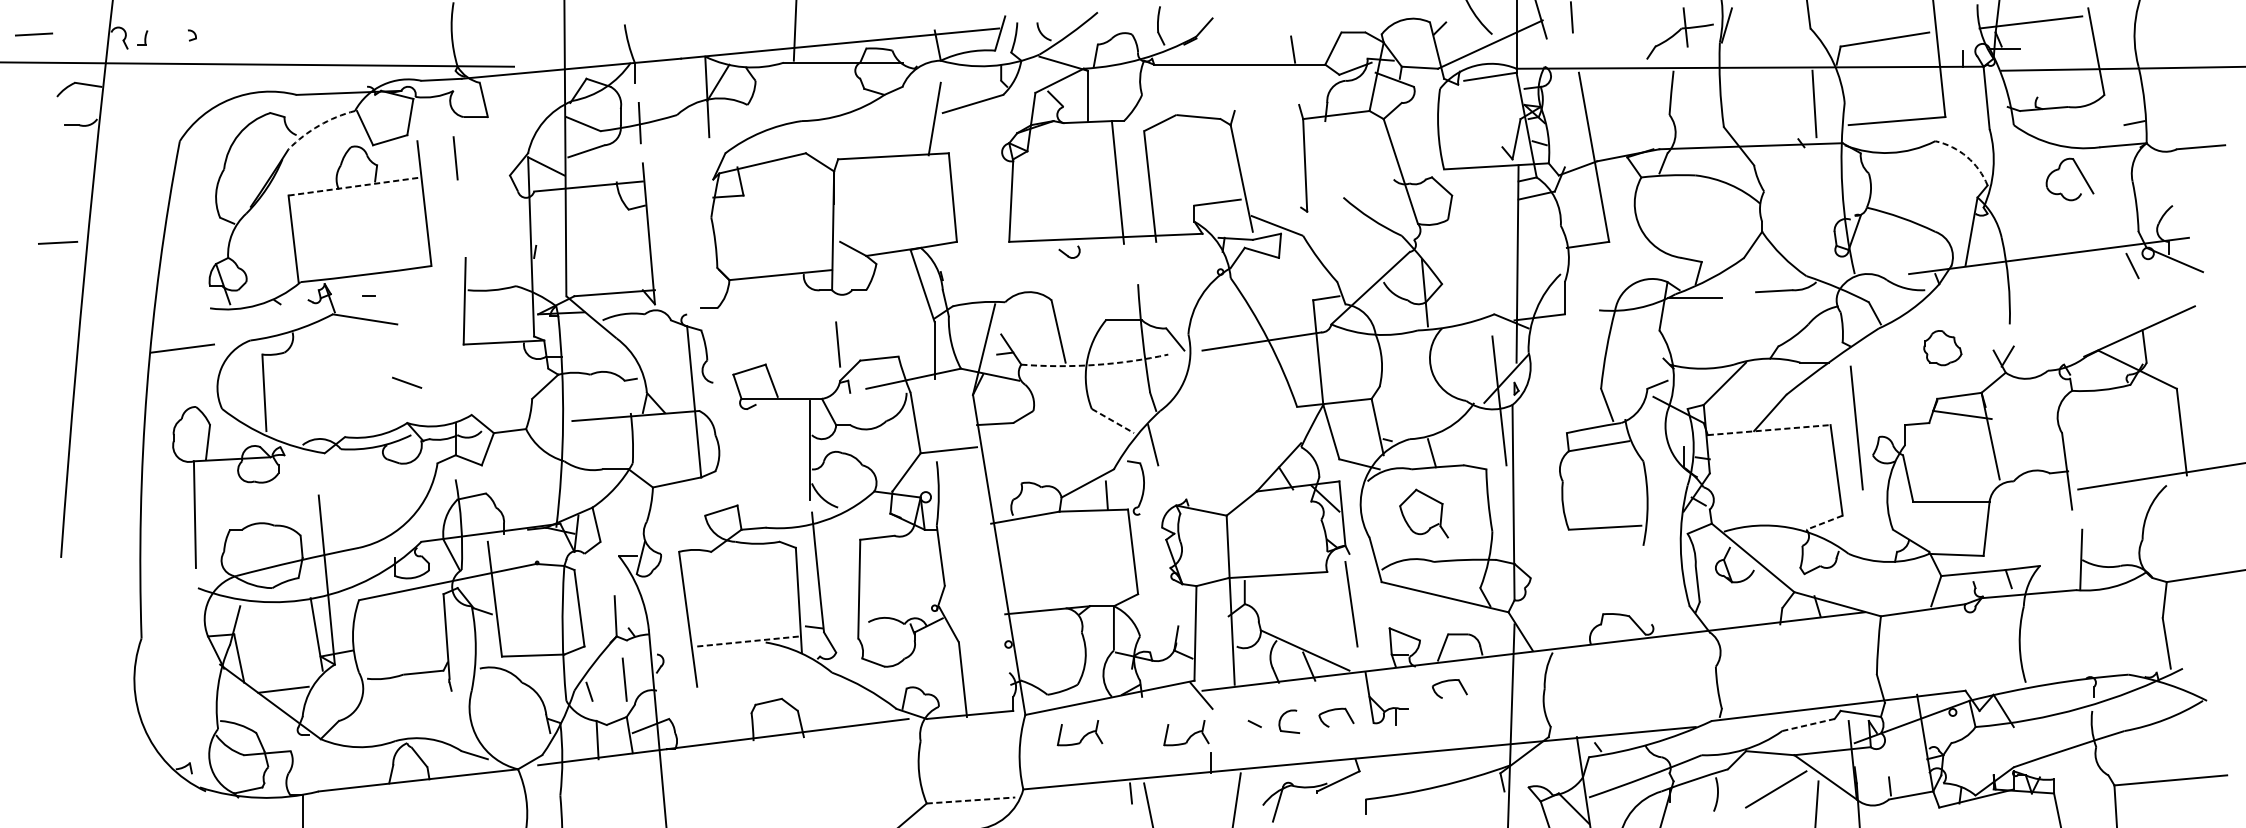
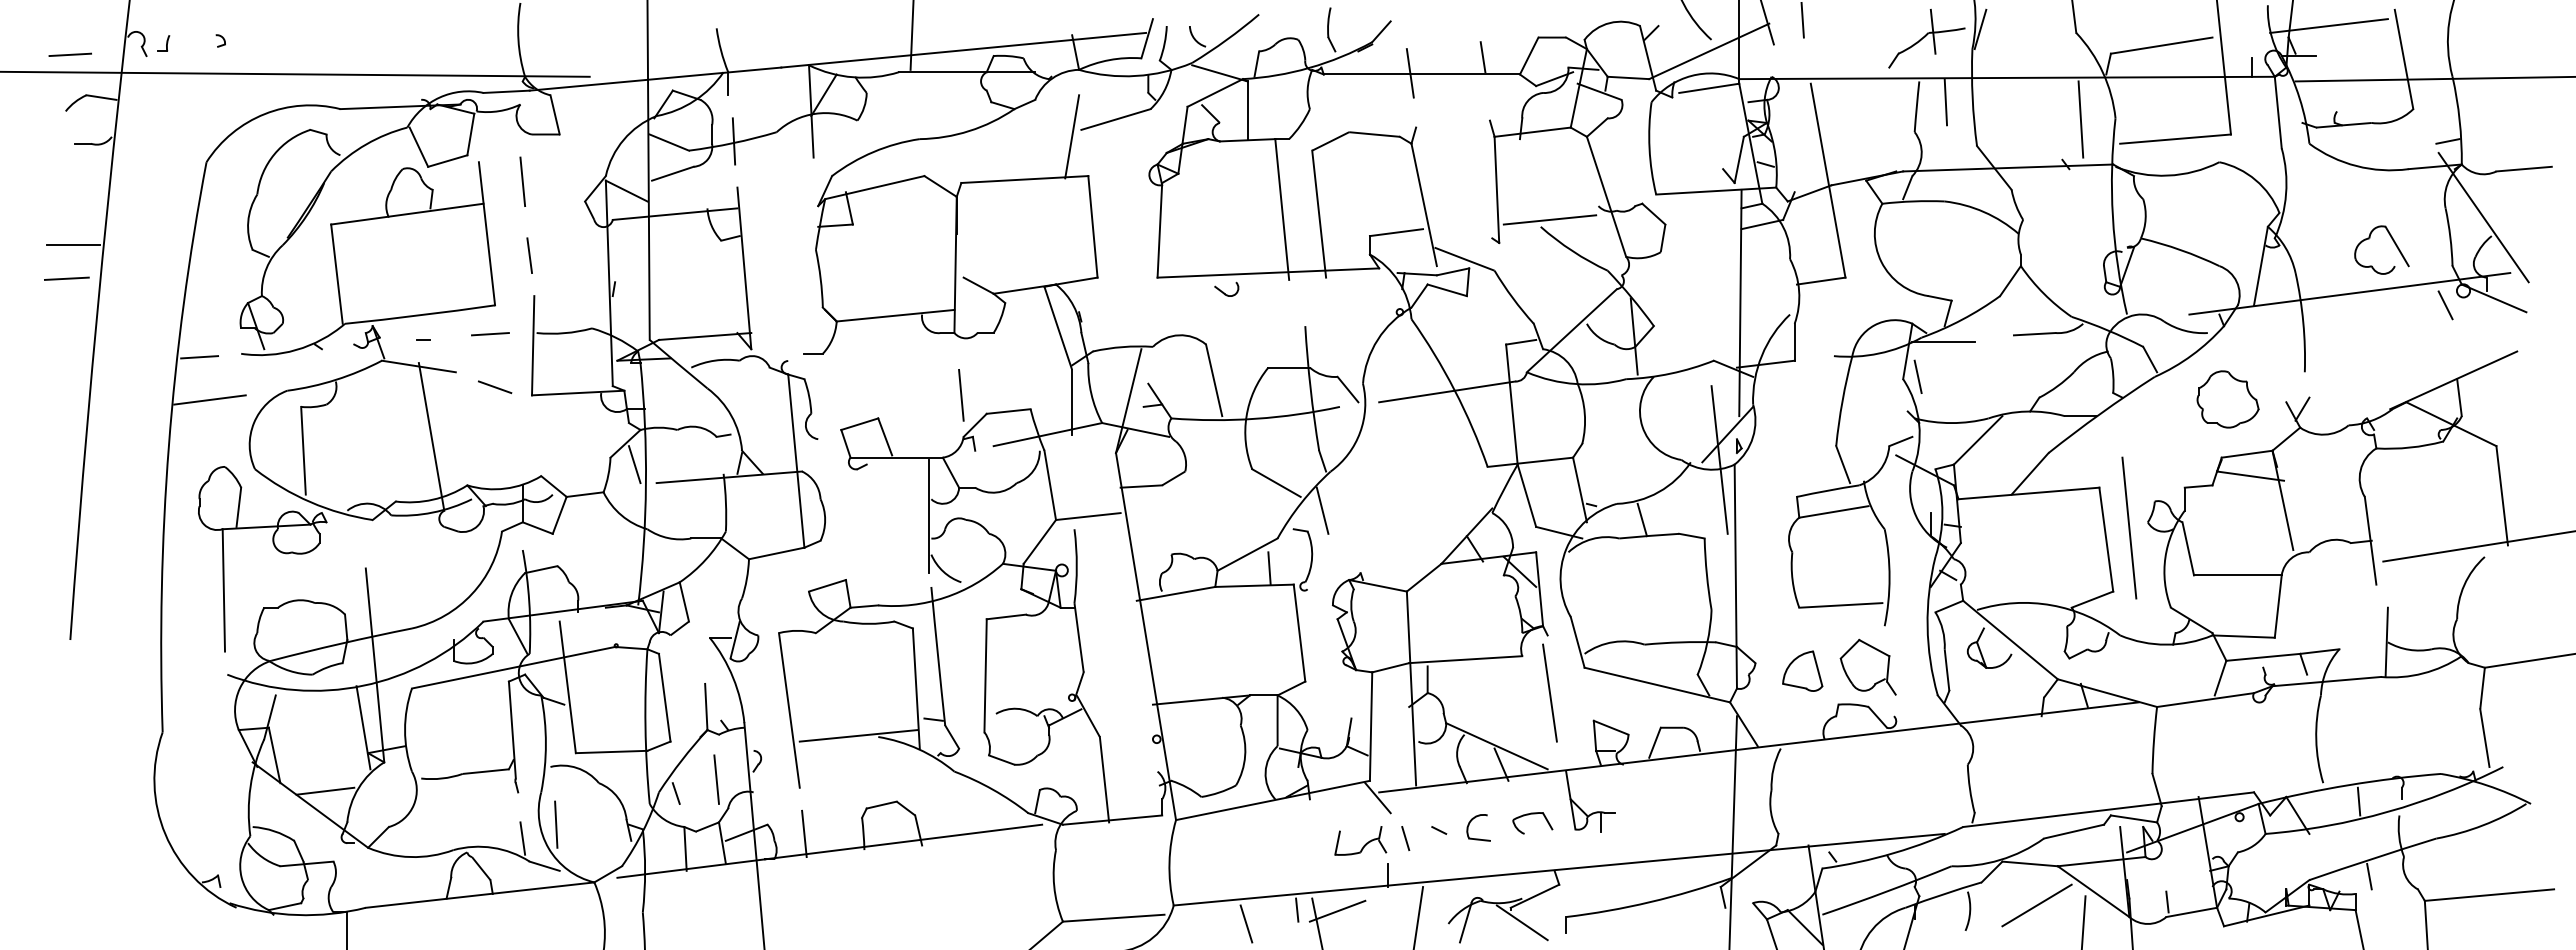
line: (33, 34) -> (69, 54), moved
line: (1228, 63) -> (1409, 73), added
line: (1696, 89) -> (1945, 102), added
arc: (319, 125) -> (366, 144), dashed -> solid
arc: (1966, 157) -> (2255, 180), dashed -> solid
part: (2080, 172) -> (2393, 242), moved
line: (355, 186) -> (407, 214), dashed -> solid
line: (2165, 189) -> (2483, 217), added
line: (1351, 191) -> (1549, 219), added
line: (63, 213) -> (73, 245), added
line: (461, 222) -> (529, 255), added
line: (427, 291) -> (490, 334), added
line: (173, 311) -> (199, 357), added
line: (1671, 328) -> (1917, 376), added
part: (1942, 348) -> (2227, 399), size x1.43
arc: (1095, 364) -> (1256, 418), dashed -> solid
line: (376, 380) -> (431, 436), added
line: (407, 383) -> (495, 387), moved
line: (553, 404) -> (634, 464), added
line: (1112, 421) -> (1276, 483), dashed -> solid
line: (1856, 427) -> (2129, 527), moved
line: (1768, 430) -> (2028, 493), dashed -> solid
part: (1423, 512) -> (1867, 666), moved
line: (1823, 522) -> (2091, 599), dashed -> solid
part: (1571, 584) -> (1802, 670), added
line: (749, 641) -> (859, 735), dashed -> solid
part: (1446, 682) -> (1658, 782), removed
line: (2056, 698) -> (2358, 801), added
line: (485, 718) -> (556, 824), added
line: (1808, 724) -> (2073, 831), dashed -> solid
line: (701, 726) -> (804, 833), added
line: (455, 731) -> (522, 838), added
line: (1225, 731) -> (1405, 838), added
part: (1079, 732) -> (1238, 840), removed
line: (2066, 764) -> (2369, 876), added
line: (1166, 793) -> (1337, 910), added
line: (970, 800) -> (1113, 918), dashed -> solid
line: (1326, 804) -> (1521, 922), added
line: (1086, 805) -> (1246, 923), added

